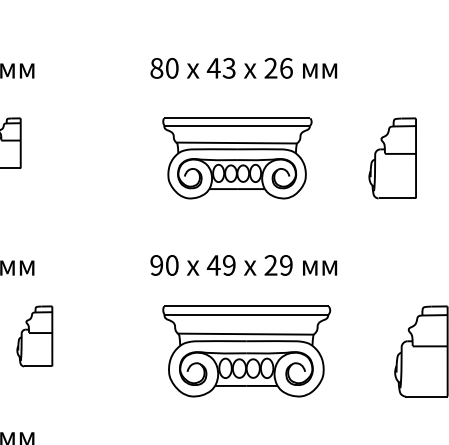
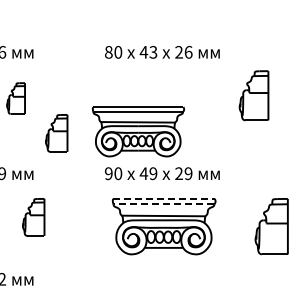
part: (235, 157) -> (137, 131), moved
part: (391, 157) -> (253, 95), moved
part: (71, 200) -> (56, 133), added
line: (247, 305) -> (164, 198), solid -> dashed
line: (245, 315) -> (163, 204), solid -> dashed

